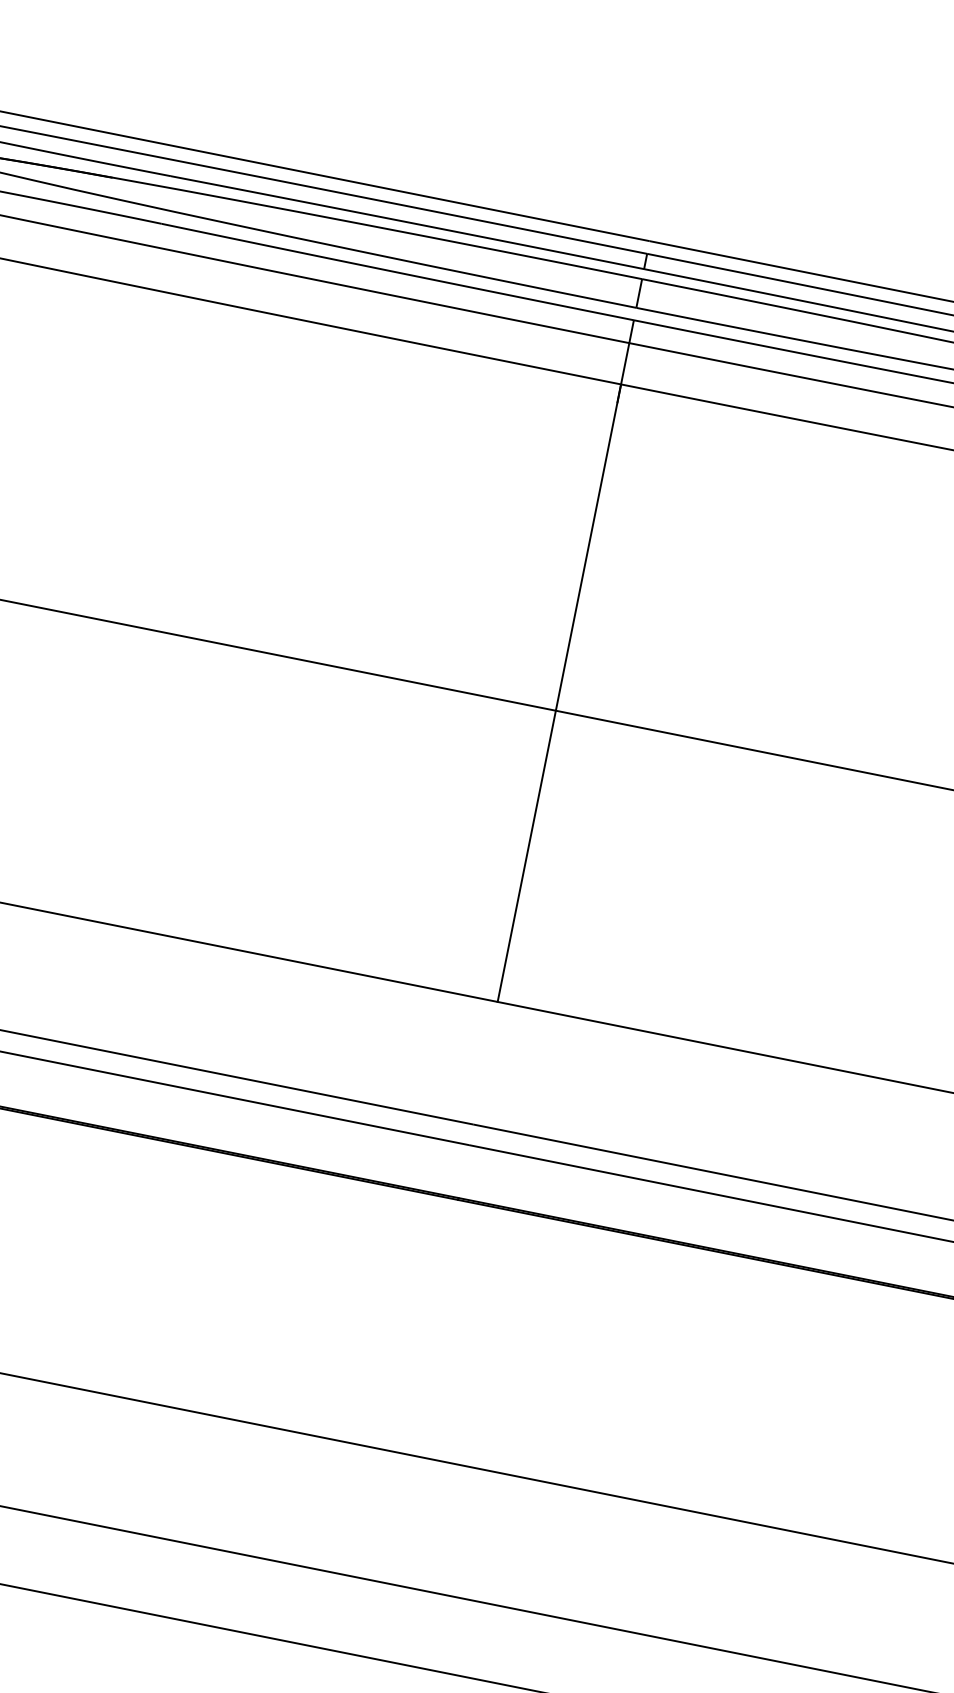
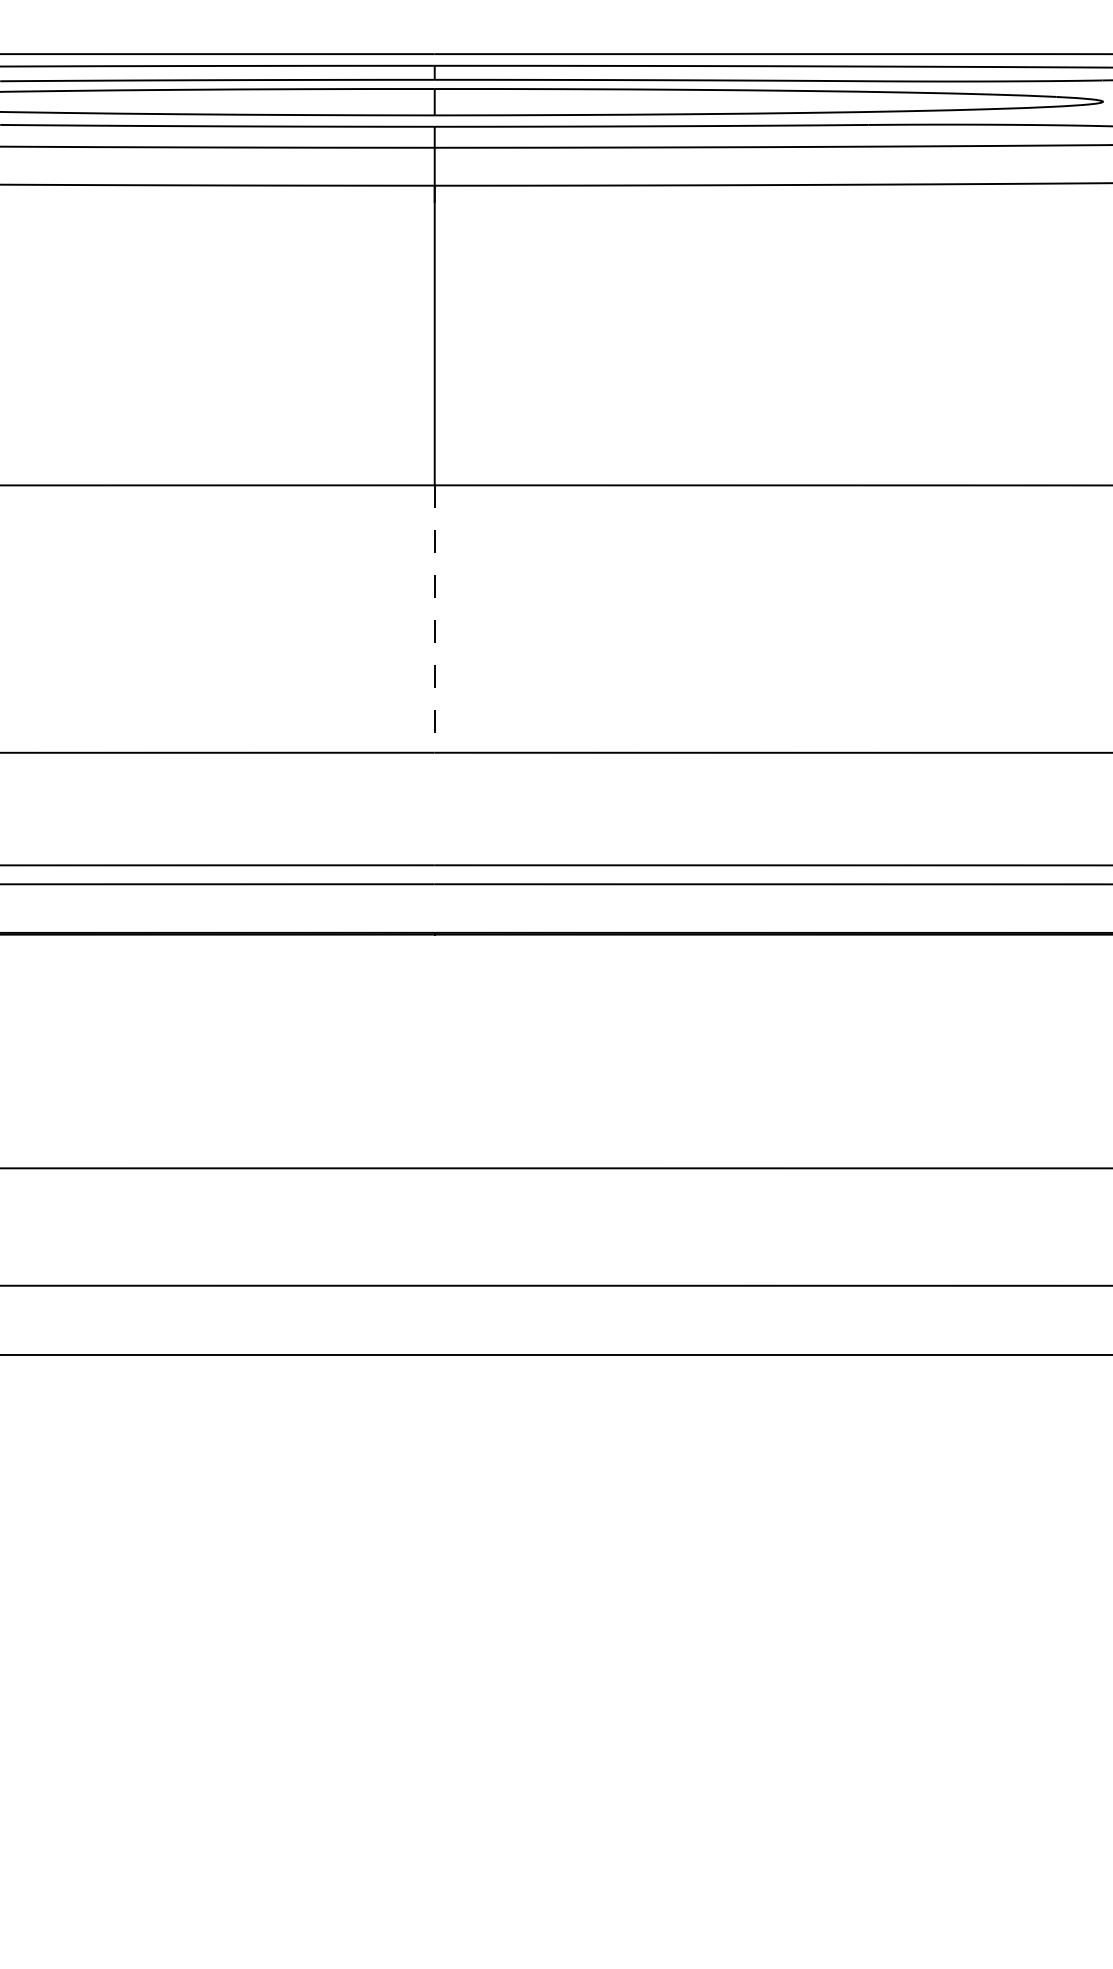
line: (526, 856) -> (434, 619), solid -> dashed

